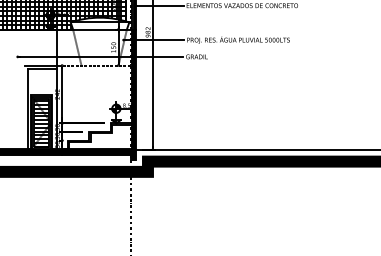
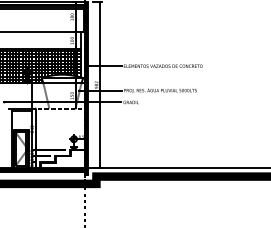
hatch: (42, 123) -> (21, 149), removed

